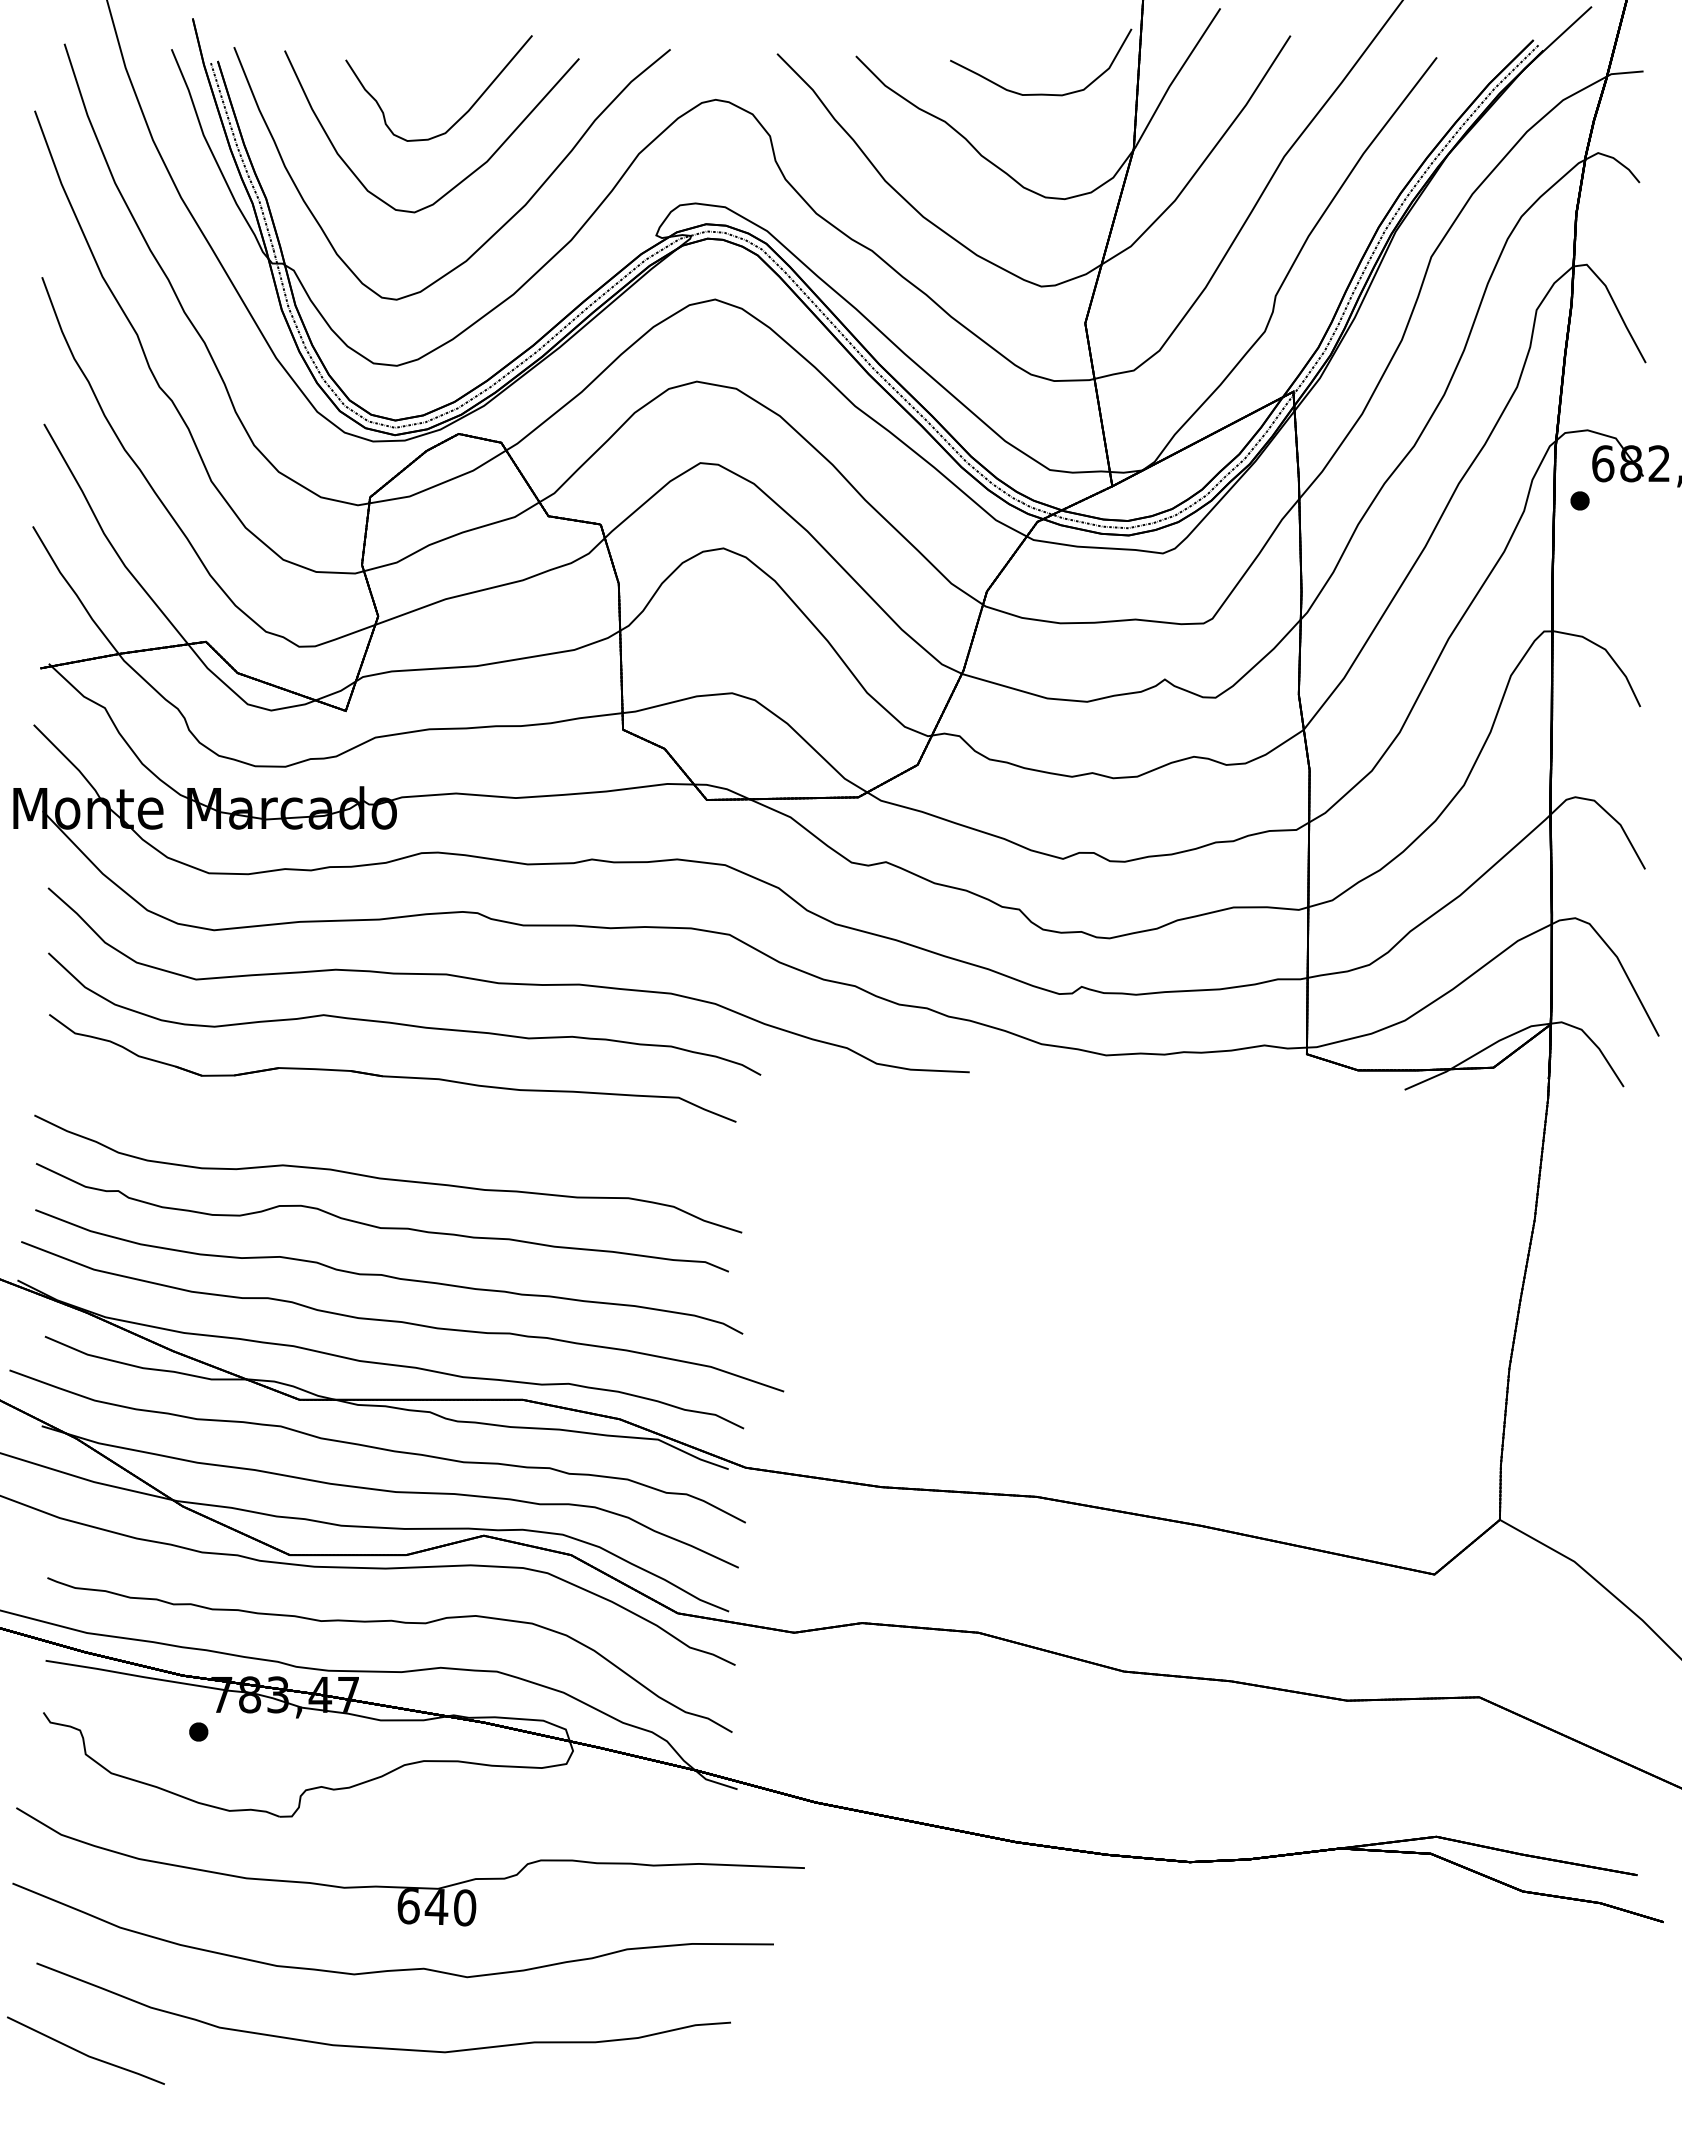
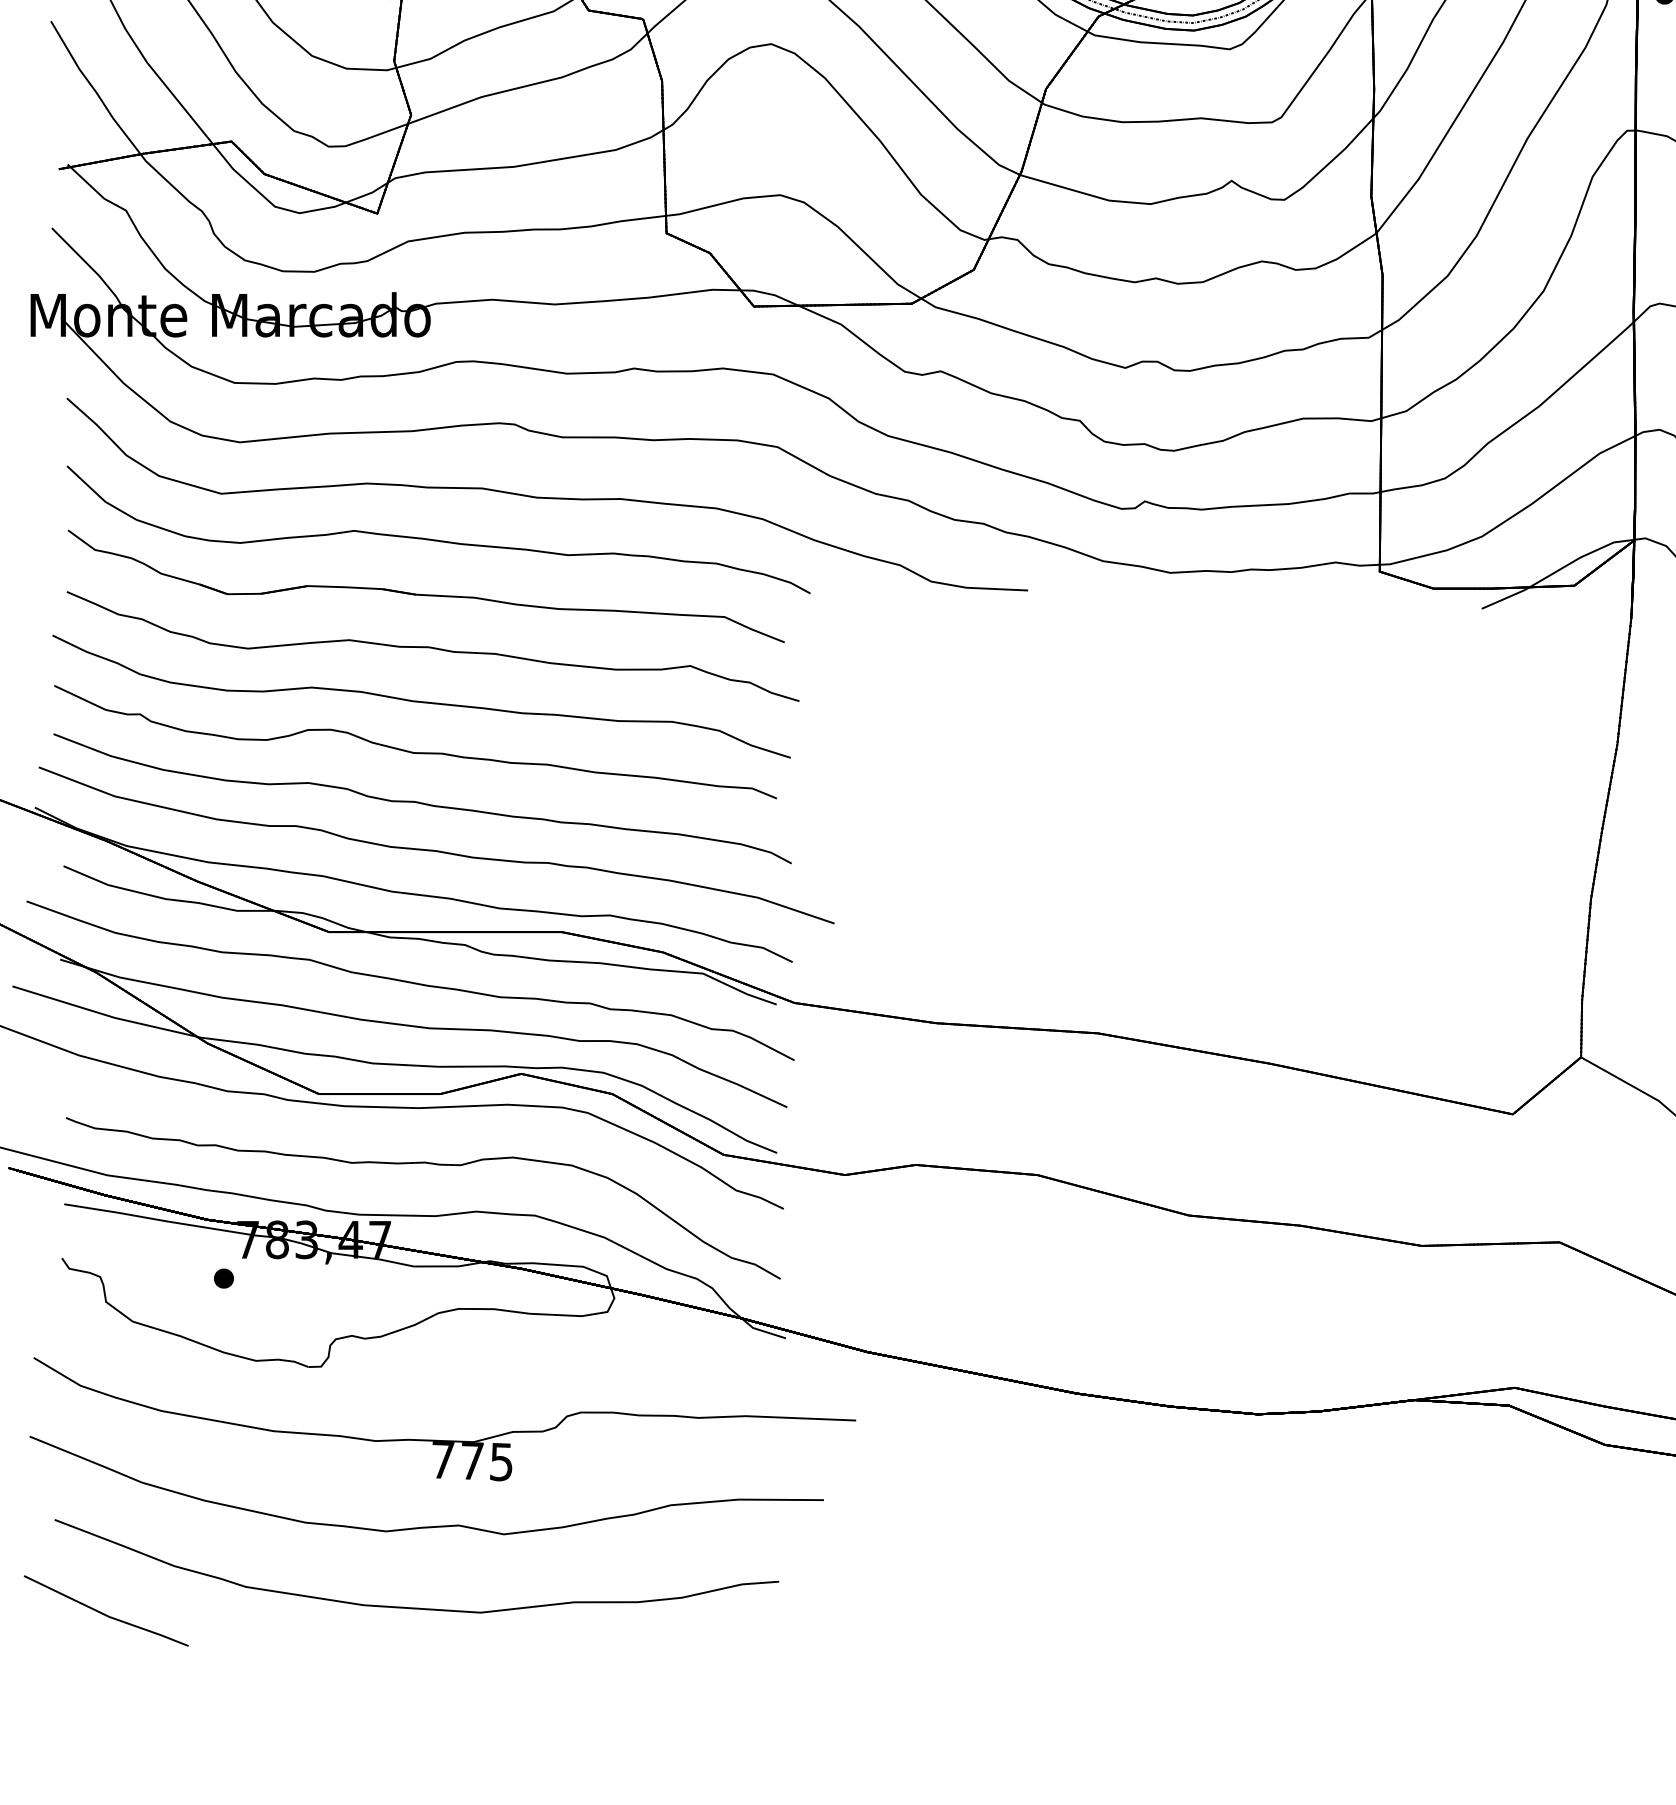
part: (399, 1126) -> (433, 647), added
text: (436, 1907) -> (471, 1461), 640 -> 775

